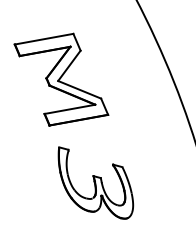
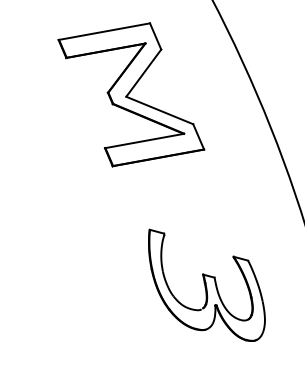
part: (61, 79) -> (131, 94), moved
part: (95, 182) -> (206, 284), moved

